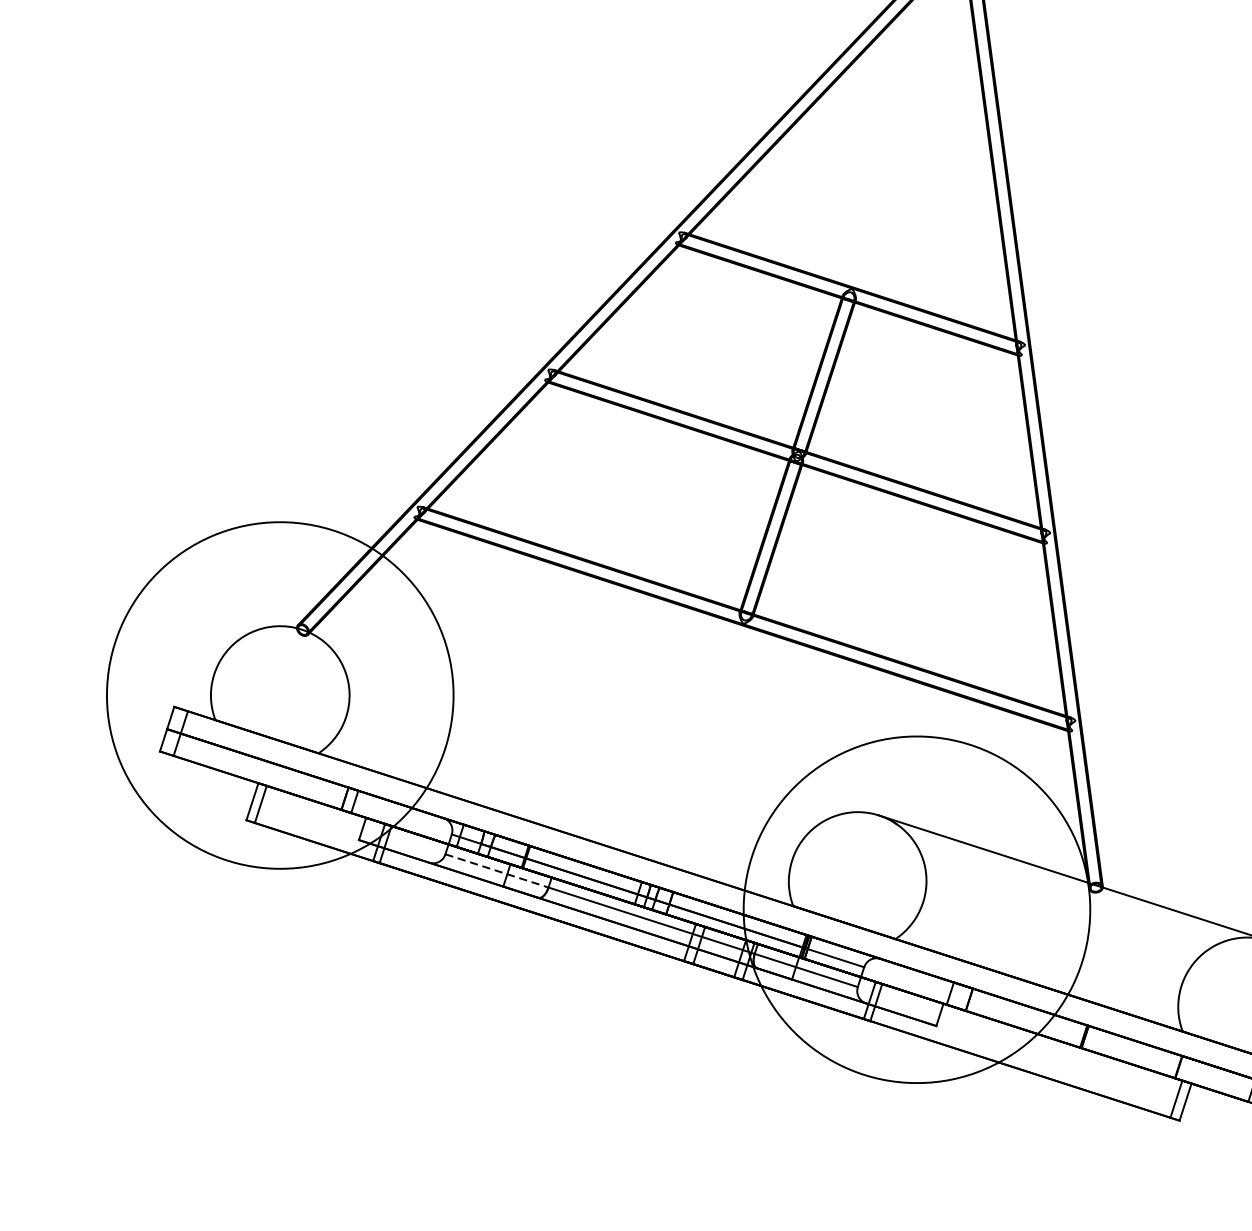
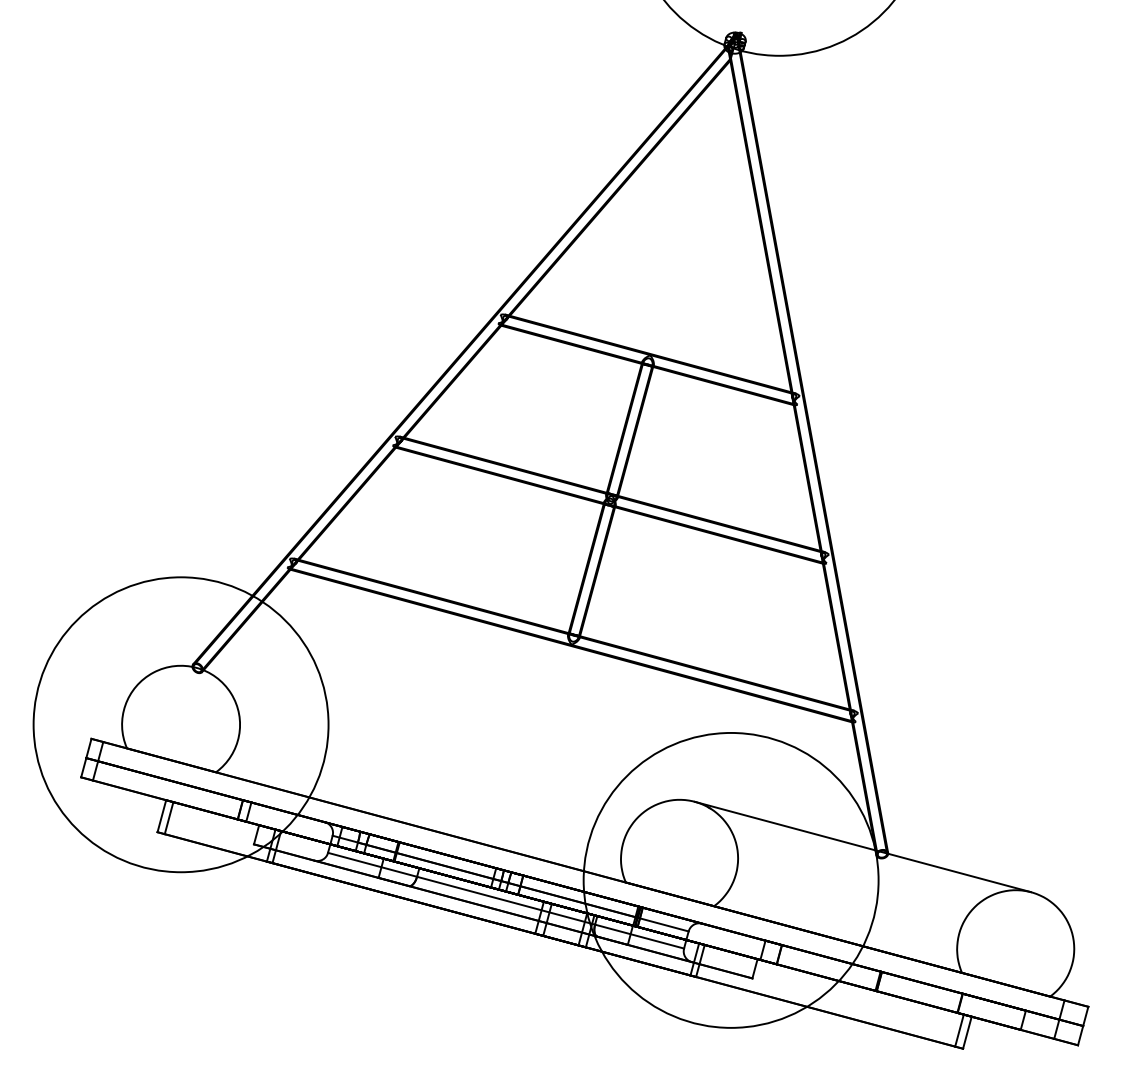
line: (498, 870) -> (373, 864), dashed -> solid

